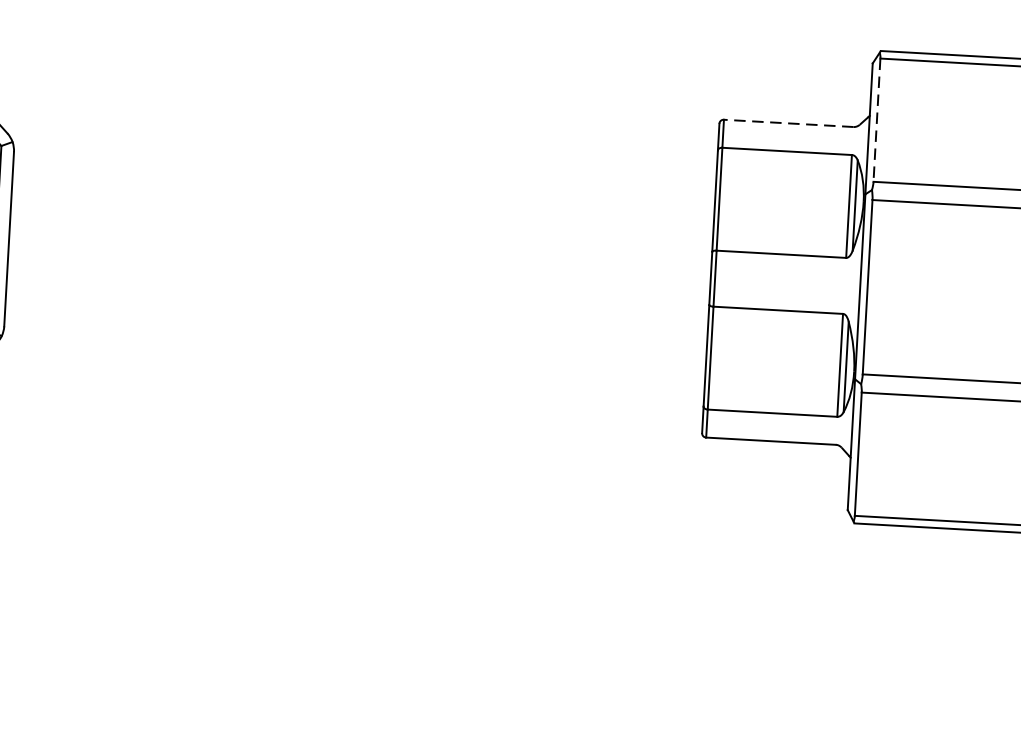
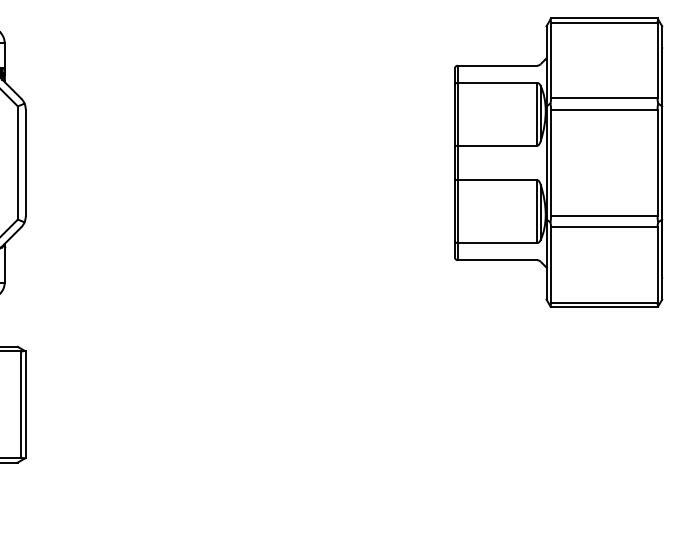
line: (877, 119) -> (551, 60), dashed -> solid
line: (788, 123) -> (497, 65), dashed -> solid

